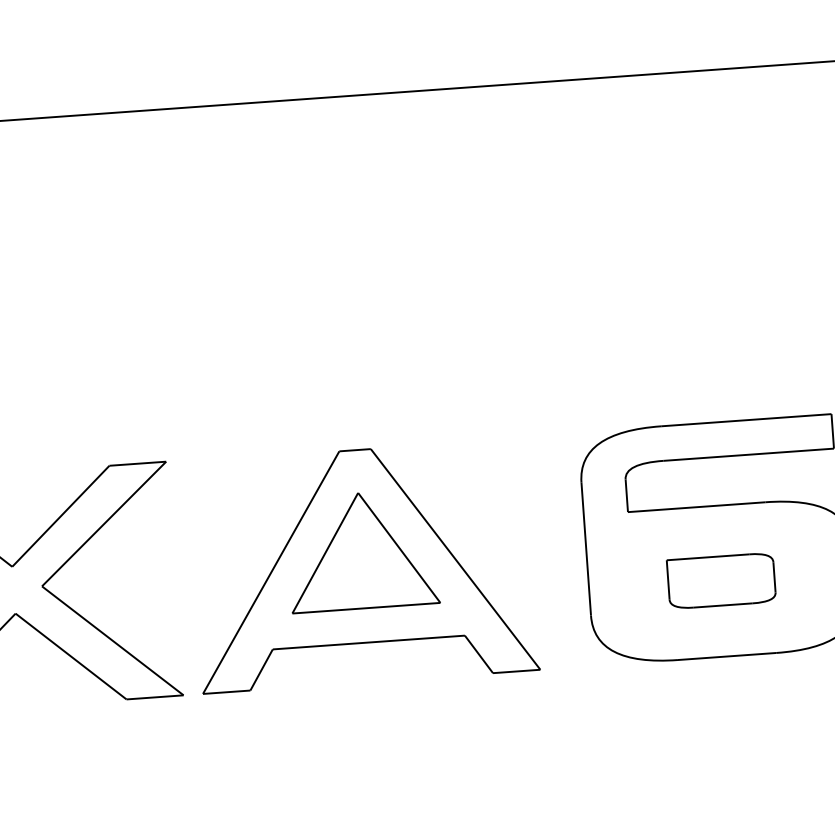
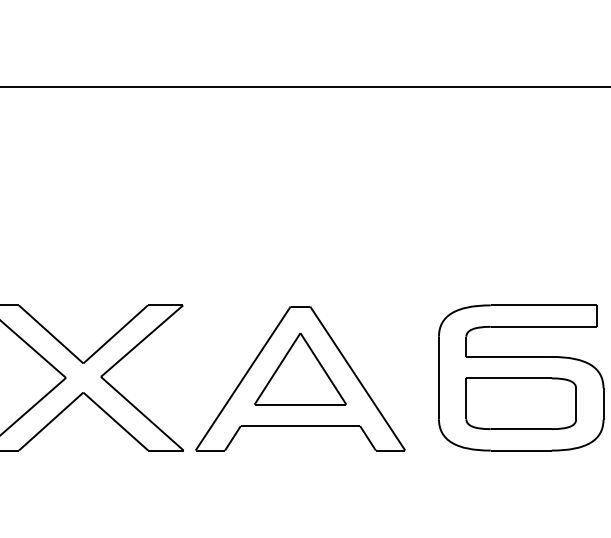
part: (720, 580) -> (520, 403), size x1.67

